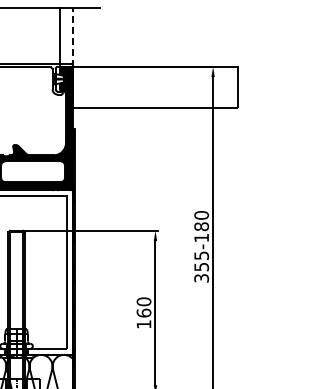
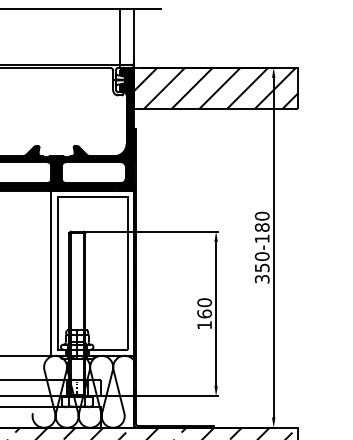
line: (72, 36) -> (133, 37), dashed -> solid
hatch: (154, 86) -> (215, 87), added
text: (200, 255) -> (261, 256), 355-180 -> 350-180

